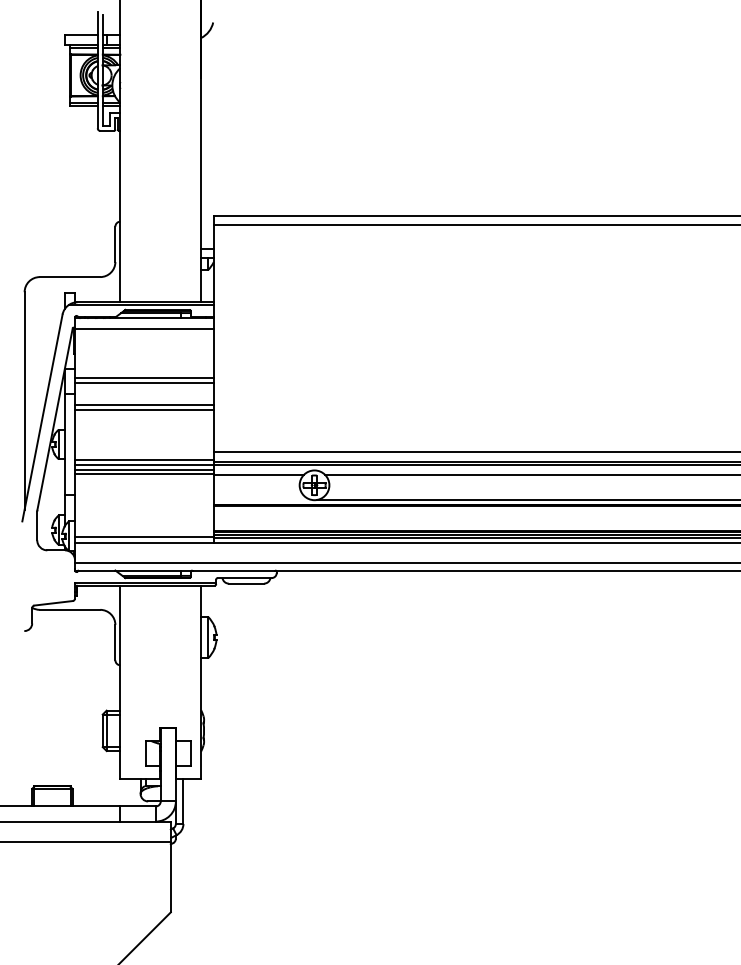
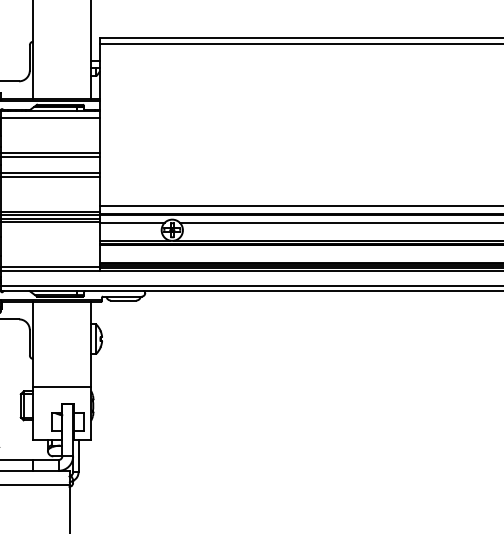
line: (262, 499) -> (135, 240), added
line: (160, 704) -> (62, 387), added

